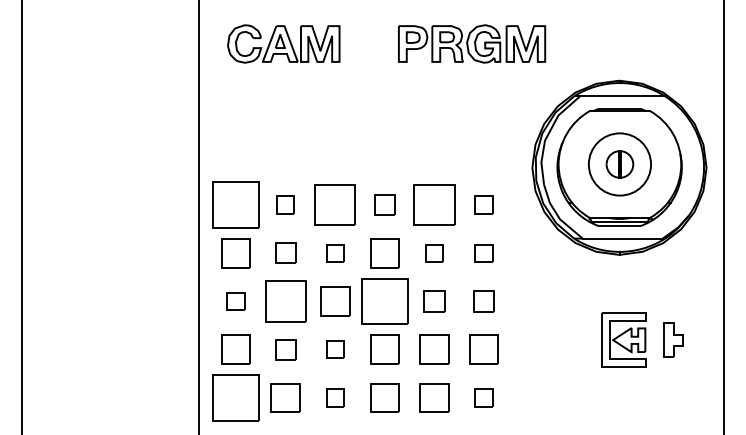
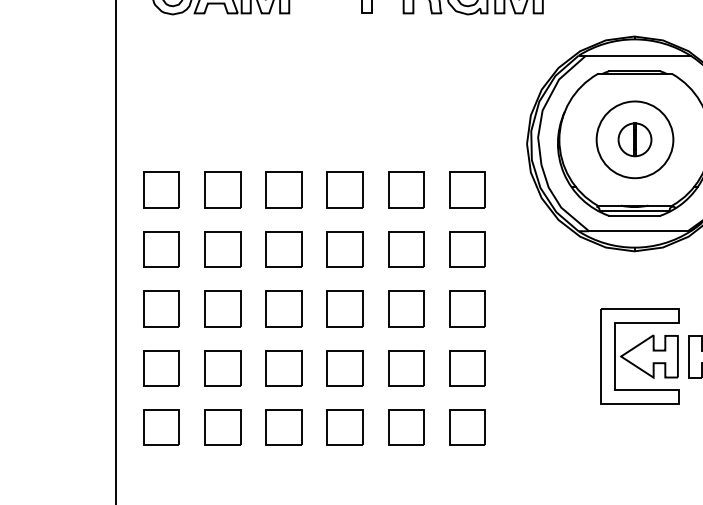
part: (235, 204) -> (160, 189), size x0.62
part: (285, 204) -> (222, 189), size x1.67
part: (335, 204) -> (284, 189), size x0.71
part: (384, 204) -> (344, 189), size x1.43
part: (434, 204) -> (406, 189), size x0.71
part: (483, 204) -> (466, 189), size x1.67
part: (285, 253) -> (222, 249), size x1.43
part: (335, 253) -> (284, 249), size x1.67
part: (434, 253) -> (406, 249), size x1.67
part: (483, 253) -> (466, 249), size x1.67
part: (235, 301) -> (160, 308), size x1.67
part: (285, 301) -> (222, 308), size x0.71
part: (384, 301) -> (344, 308), size x0.62
part: (434, 301) -> (406, 308), size x1.43
part: (483, 301) -> (466, 308), size x1.43
part: (623, 339) -> (639, 355), size x1.43
part: (285, 349) -> (222, 368), size x1.43
part: (335, 349) -> (284, 368), size x1.67
part: (235, 397) -> (160, 427), size x0.62
part: (335, 397) -> (284, 427), size x1.67
part: (483, 397) -> (466, 427), size x1.67

